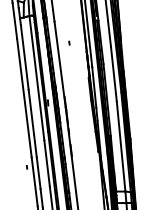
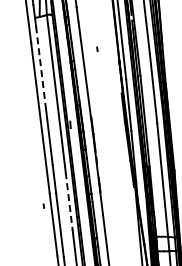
line: (24, 57) -> (40, 67), solid -> dashed
line: (47, 163) -> (69, 201), solid -> dashed

